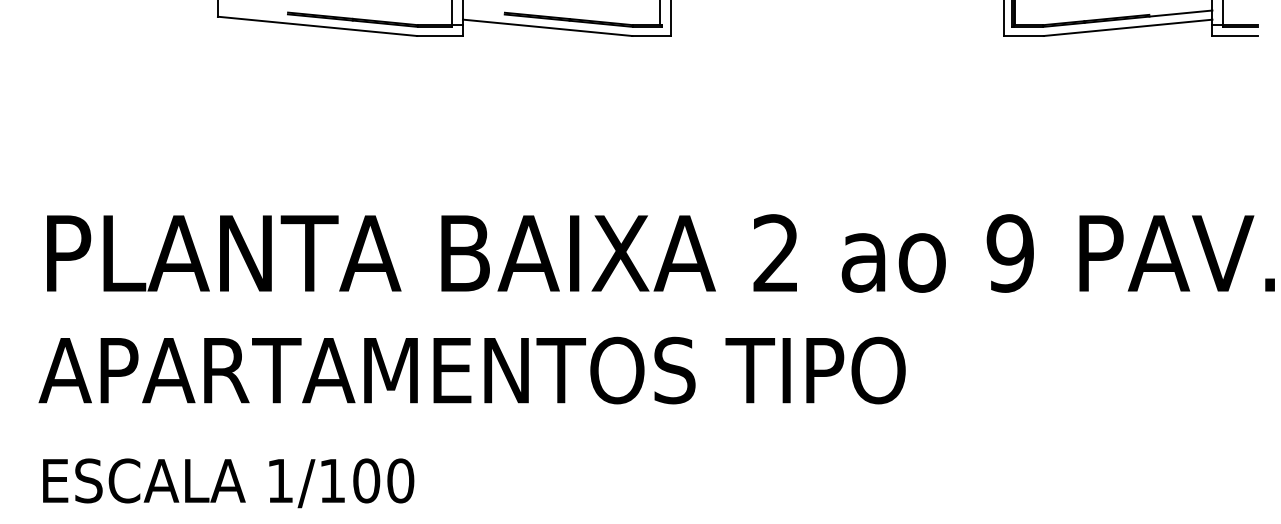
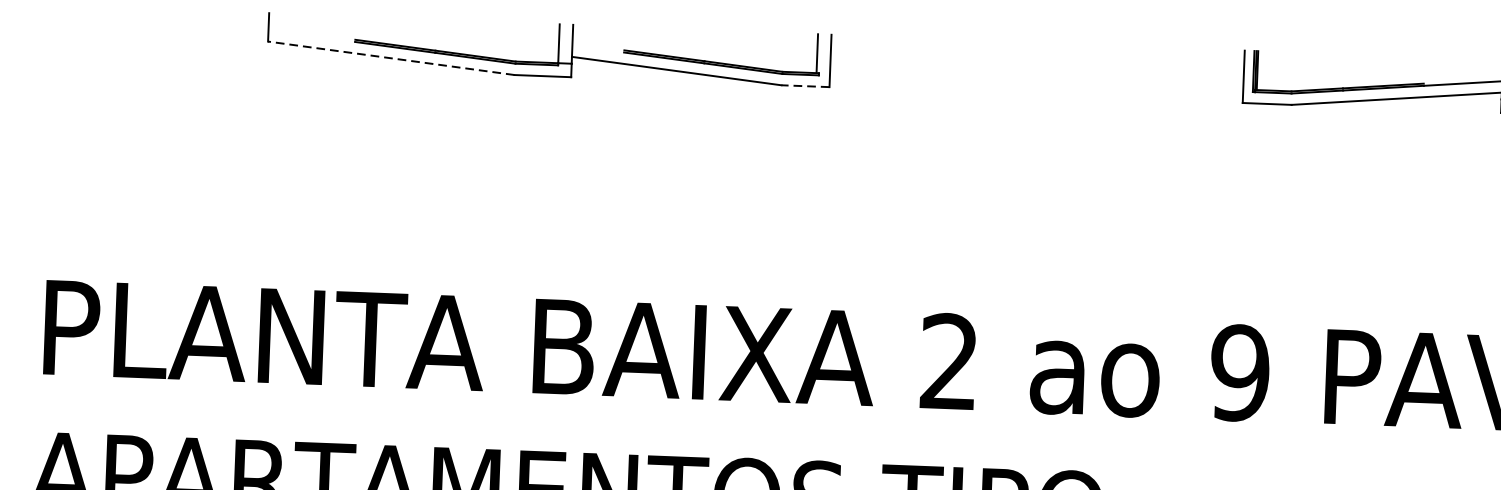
line: (317, 26) -> (391, 58), solid -> dashed
line: (651, 36) -> (805, 86), solid -> dashed

